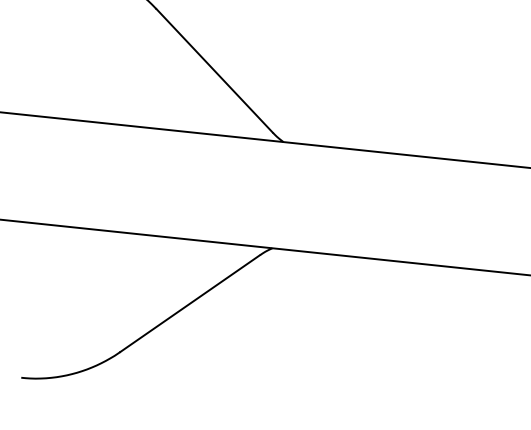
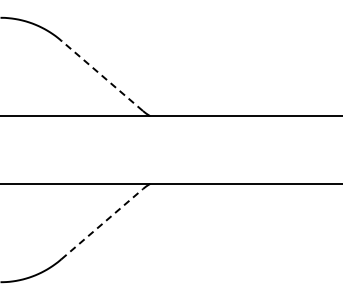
line: (215, 70) -> (102, 75), solid -> dashed
line: (190, 304) -> (102, 224), solid -> dashed

